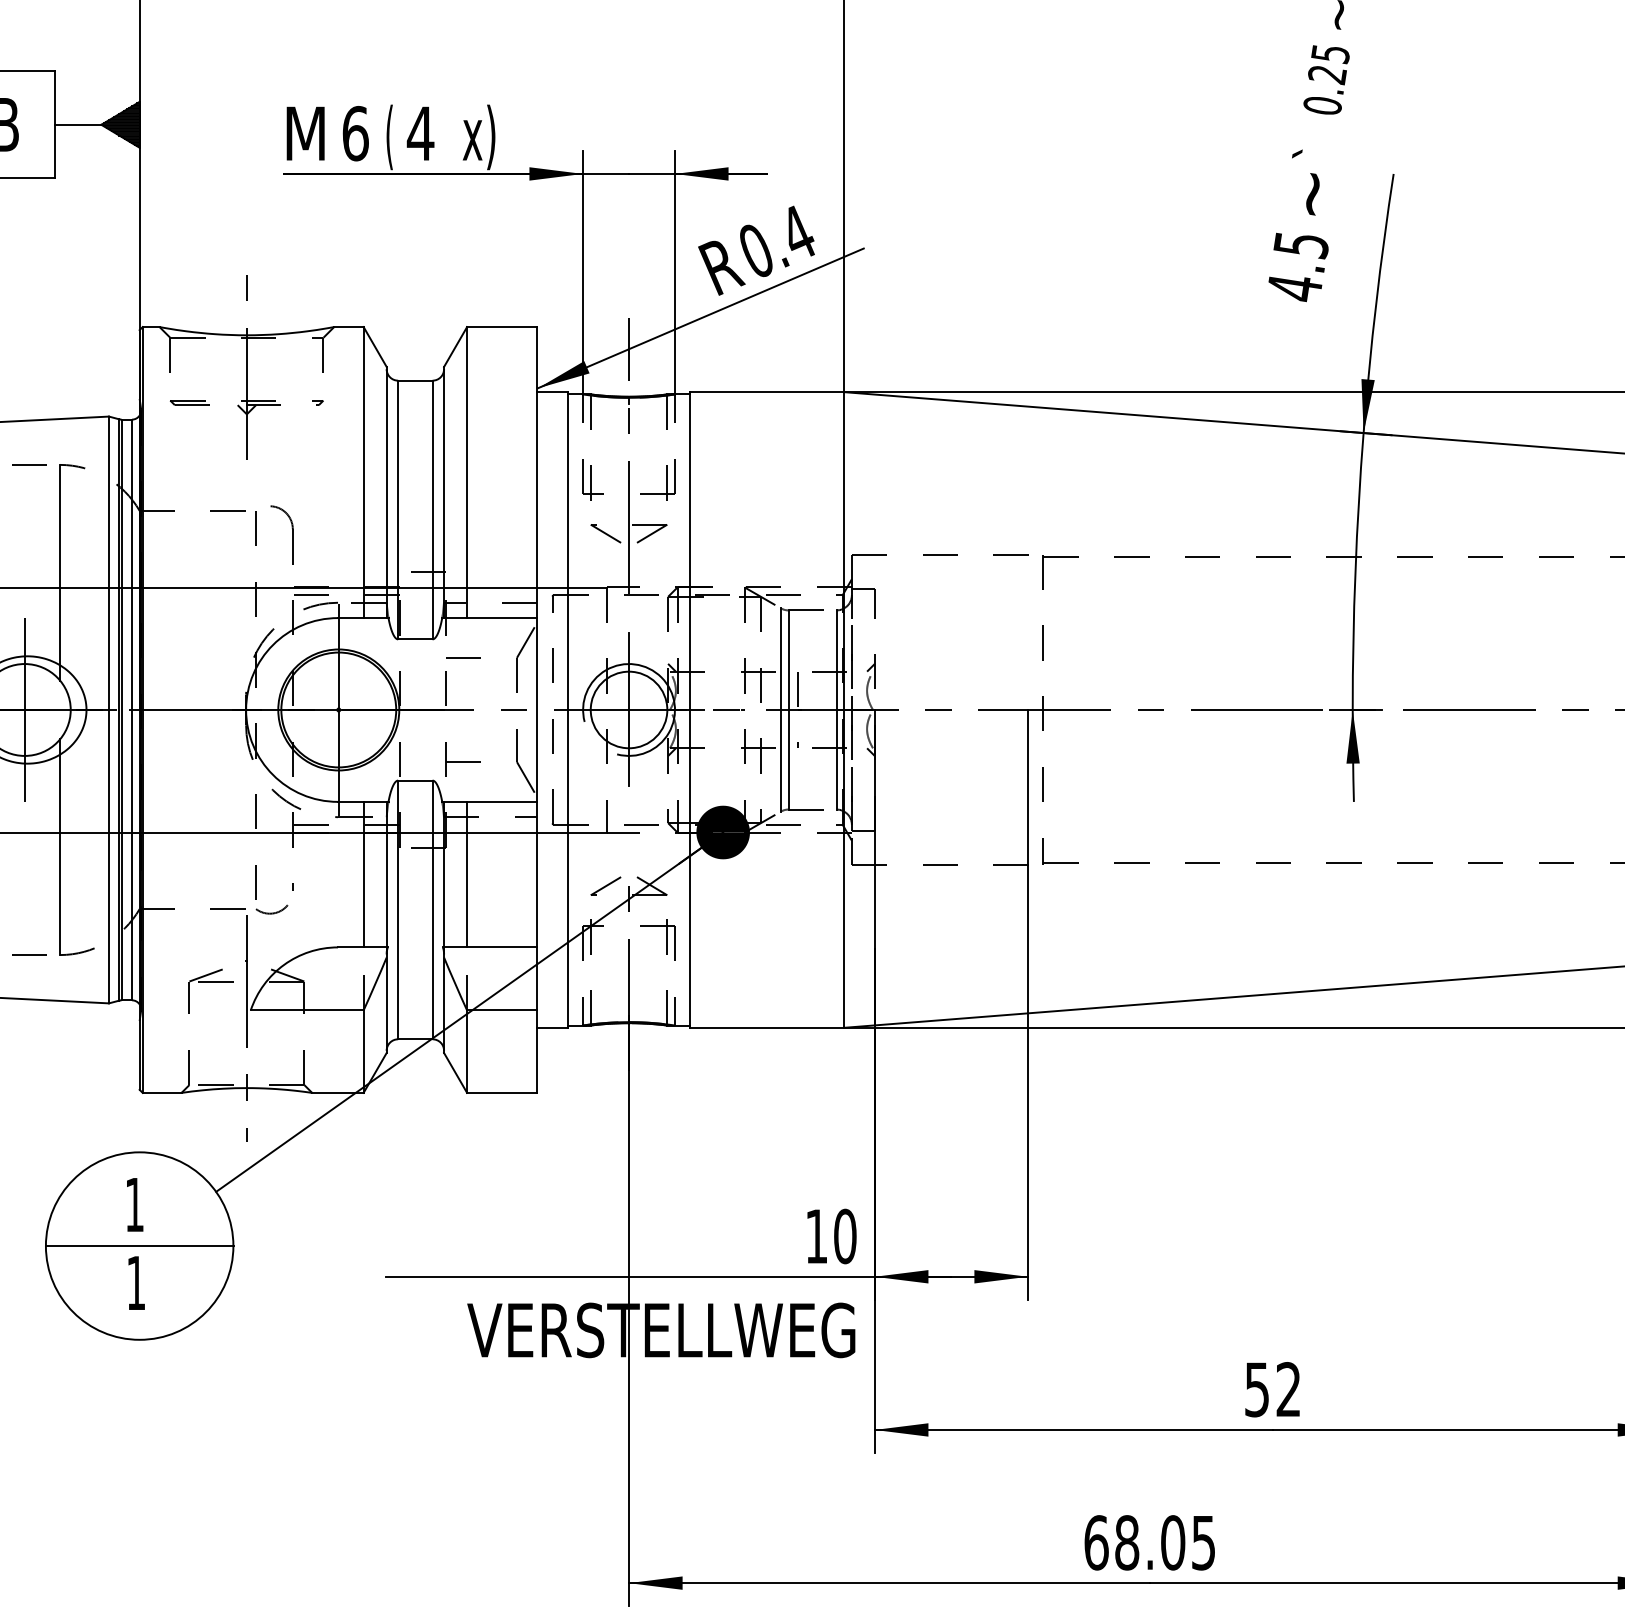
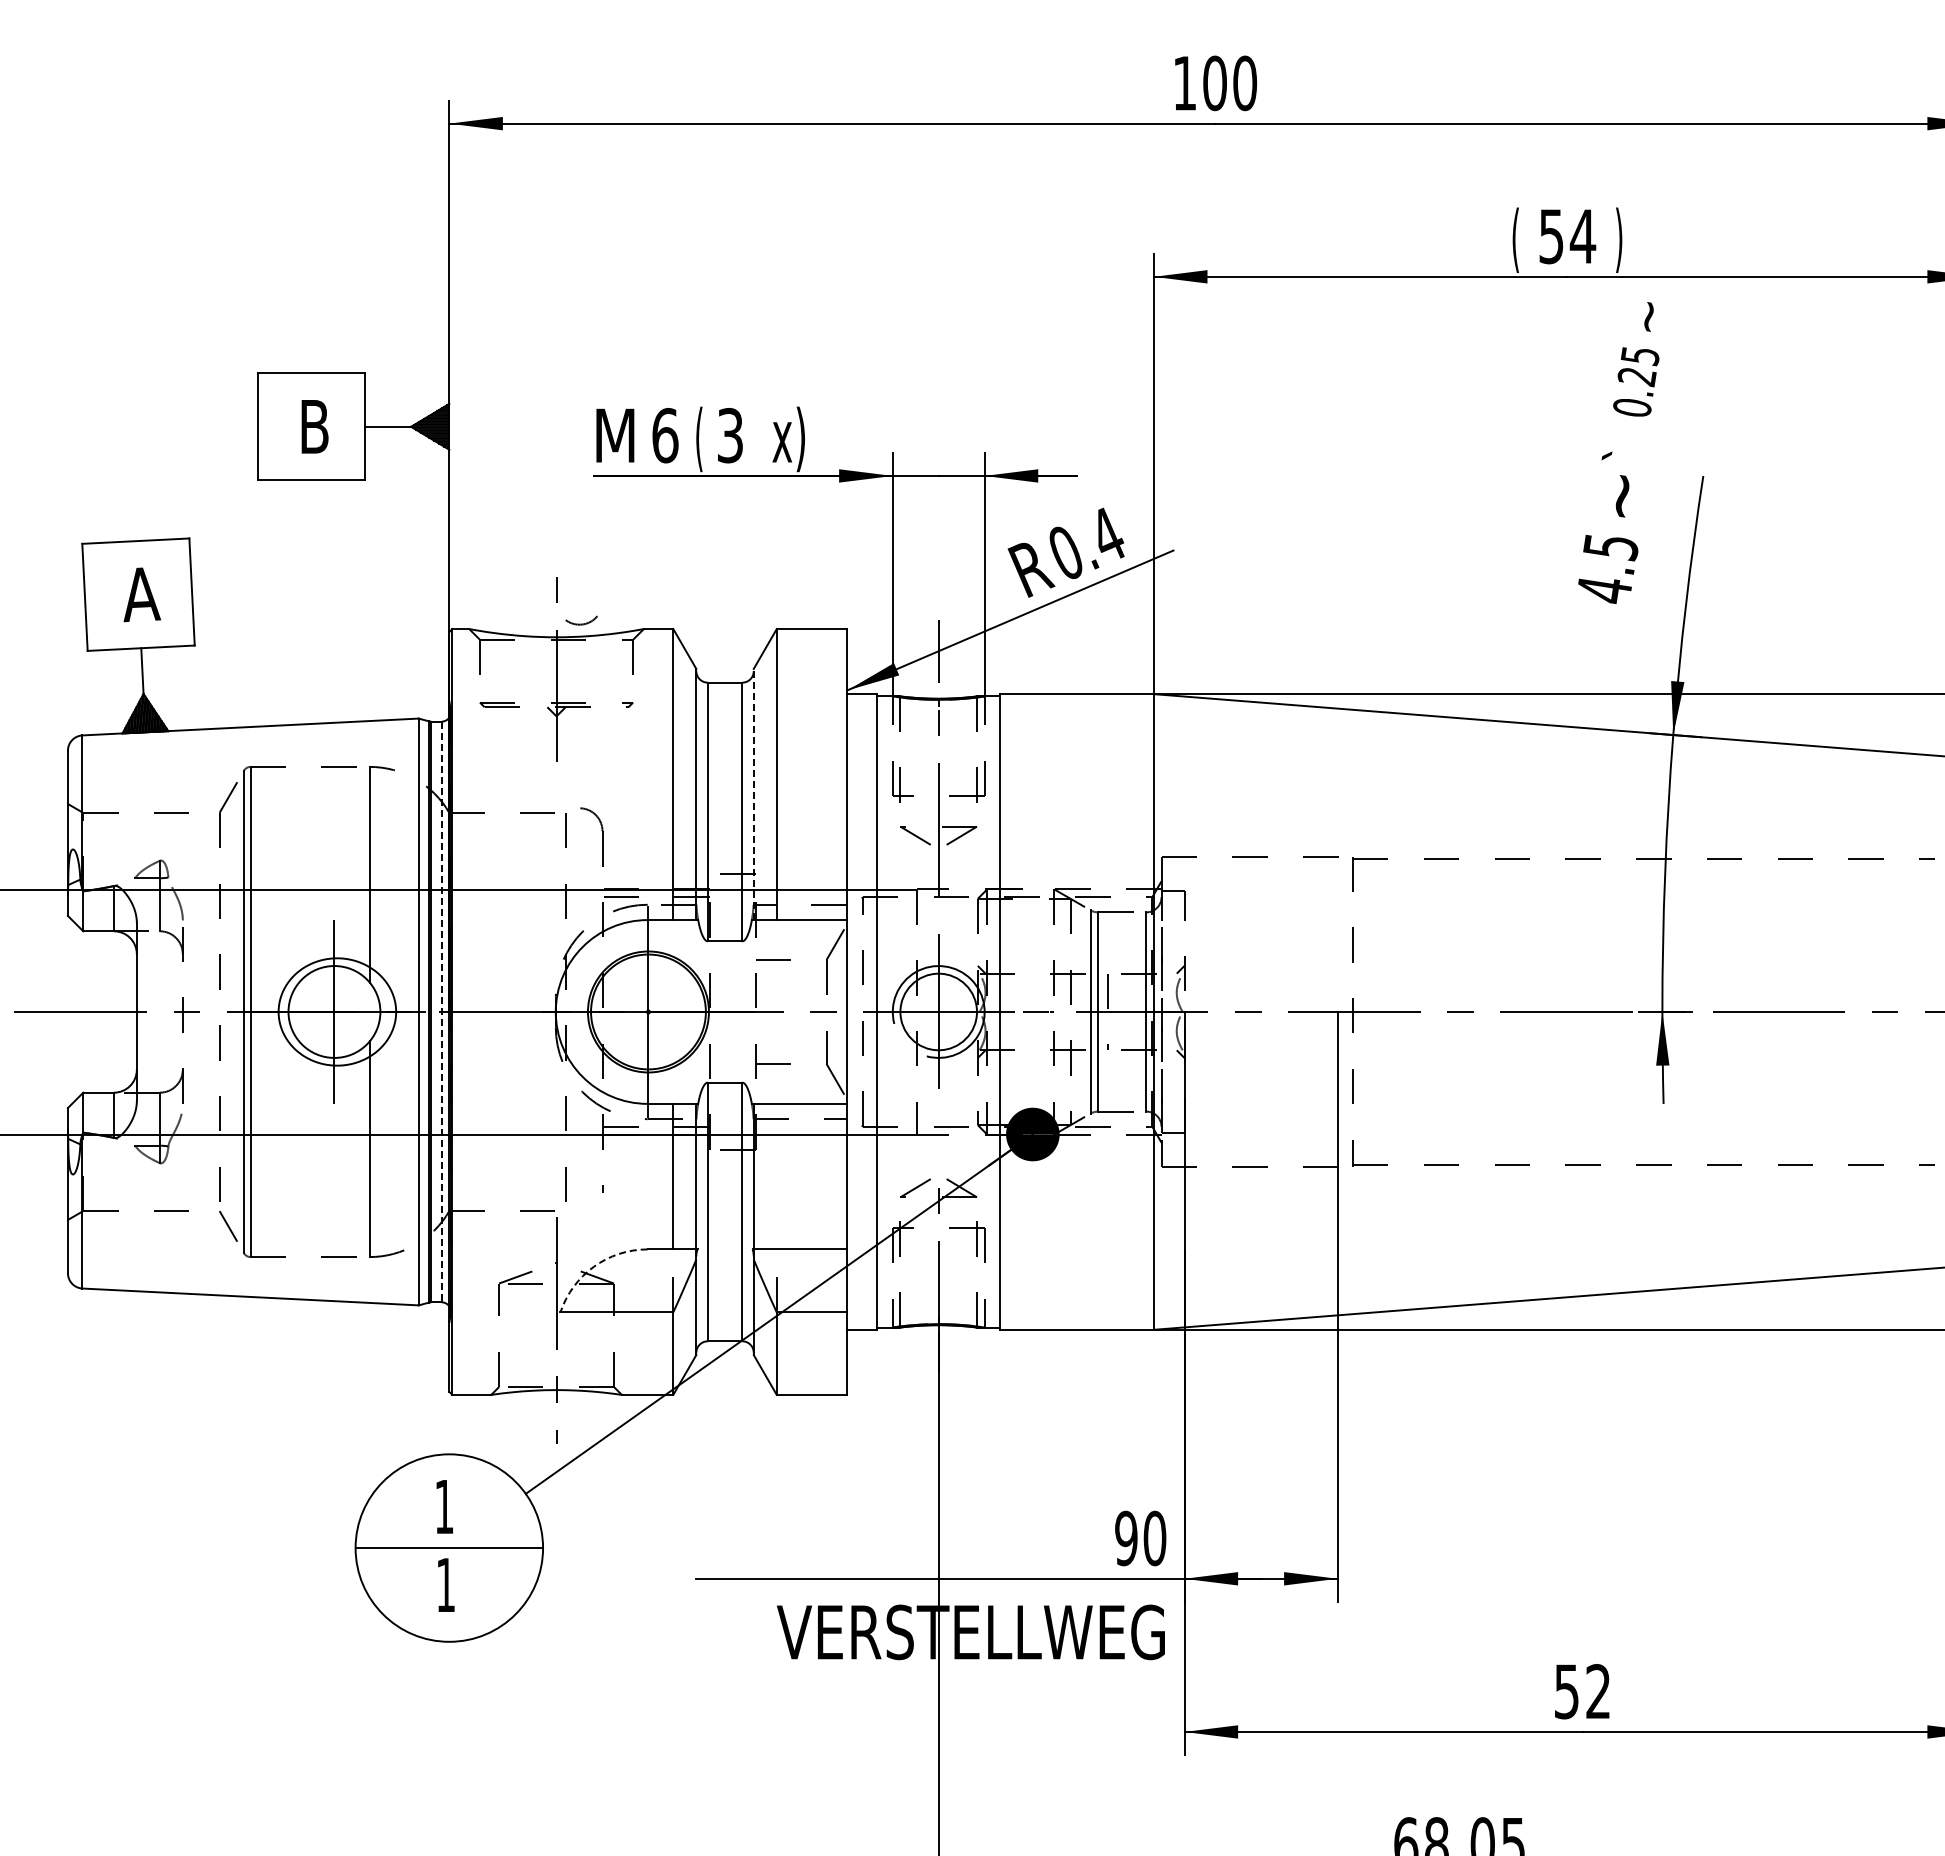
text: (420, 133) -> (730, 435), 4 -> 3
line: (443, 492) -> (753, 794), solid -> dashed
line: (131, 710) -> (441, 1012), solid -> dashed
line: (466, 874) -> (776, 1176), removed
arc: (271, 912) -> (581, 623), moved
arc: (283, 964) -> (593, 1266), solid -> dashed
text: (816, 1236) -> (1126, 1538), 10 -> 90

